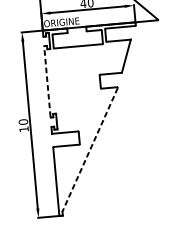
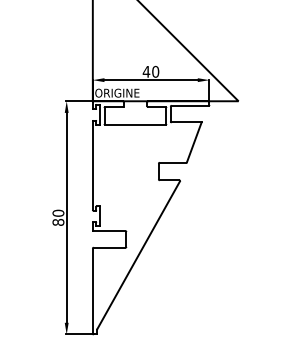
line: (47, 81) -> (92, 165), dashed -> solid
text: (24, 128) -> (58, 221), 10 -> 80
line: (90, 149) -> (138, 255), dashed -> solid

